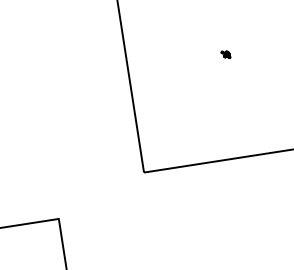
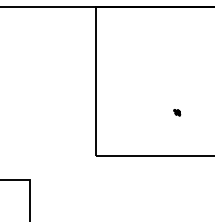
part: (226, 54) -> (177, 112), moved

